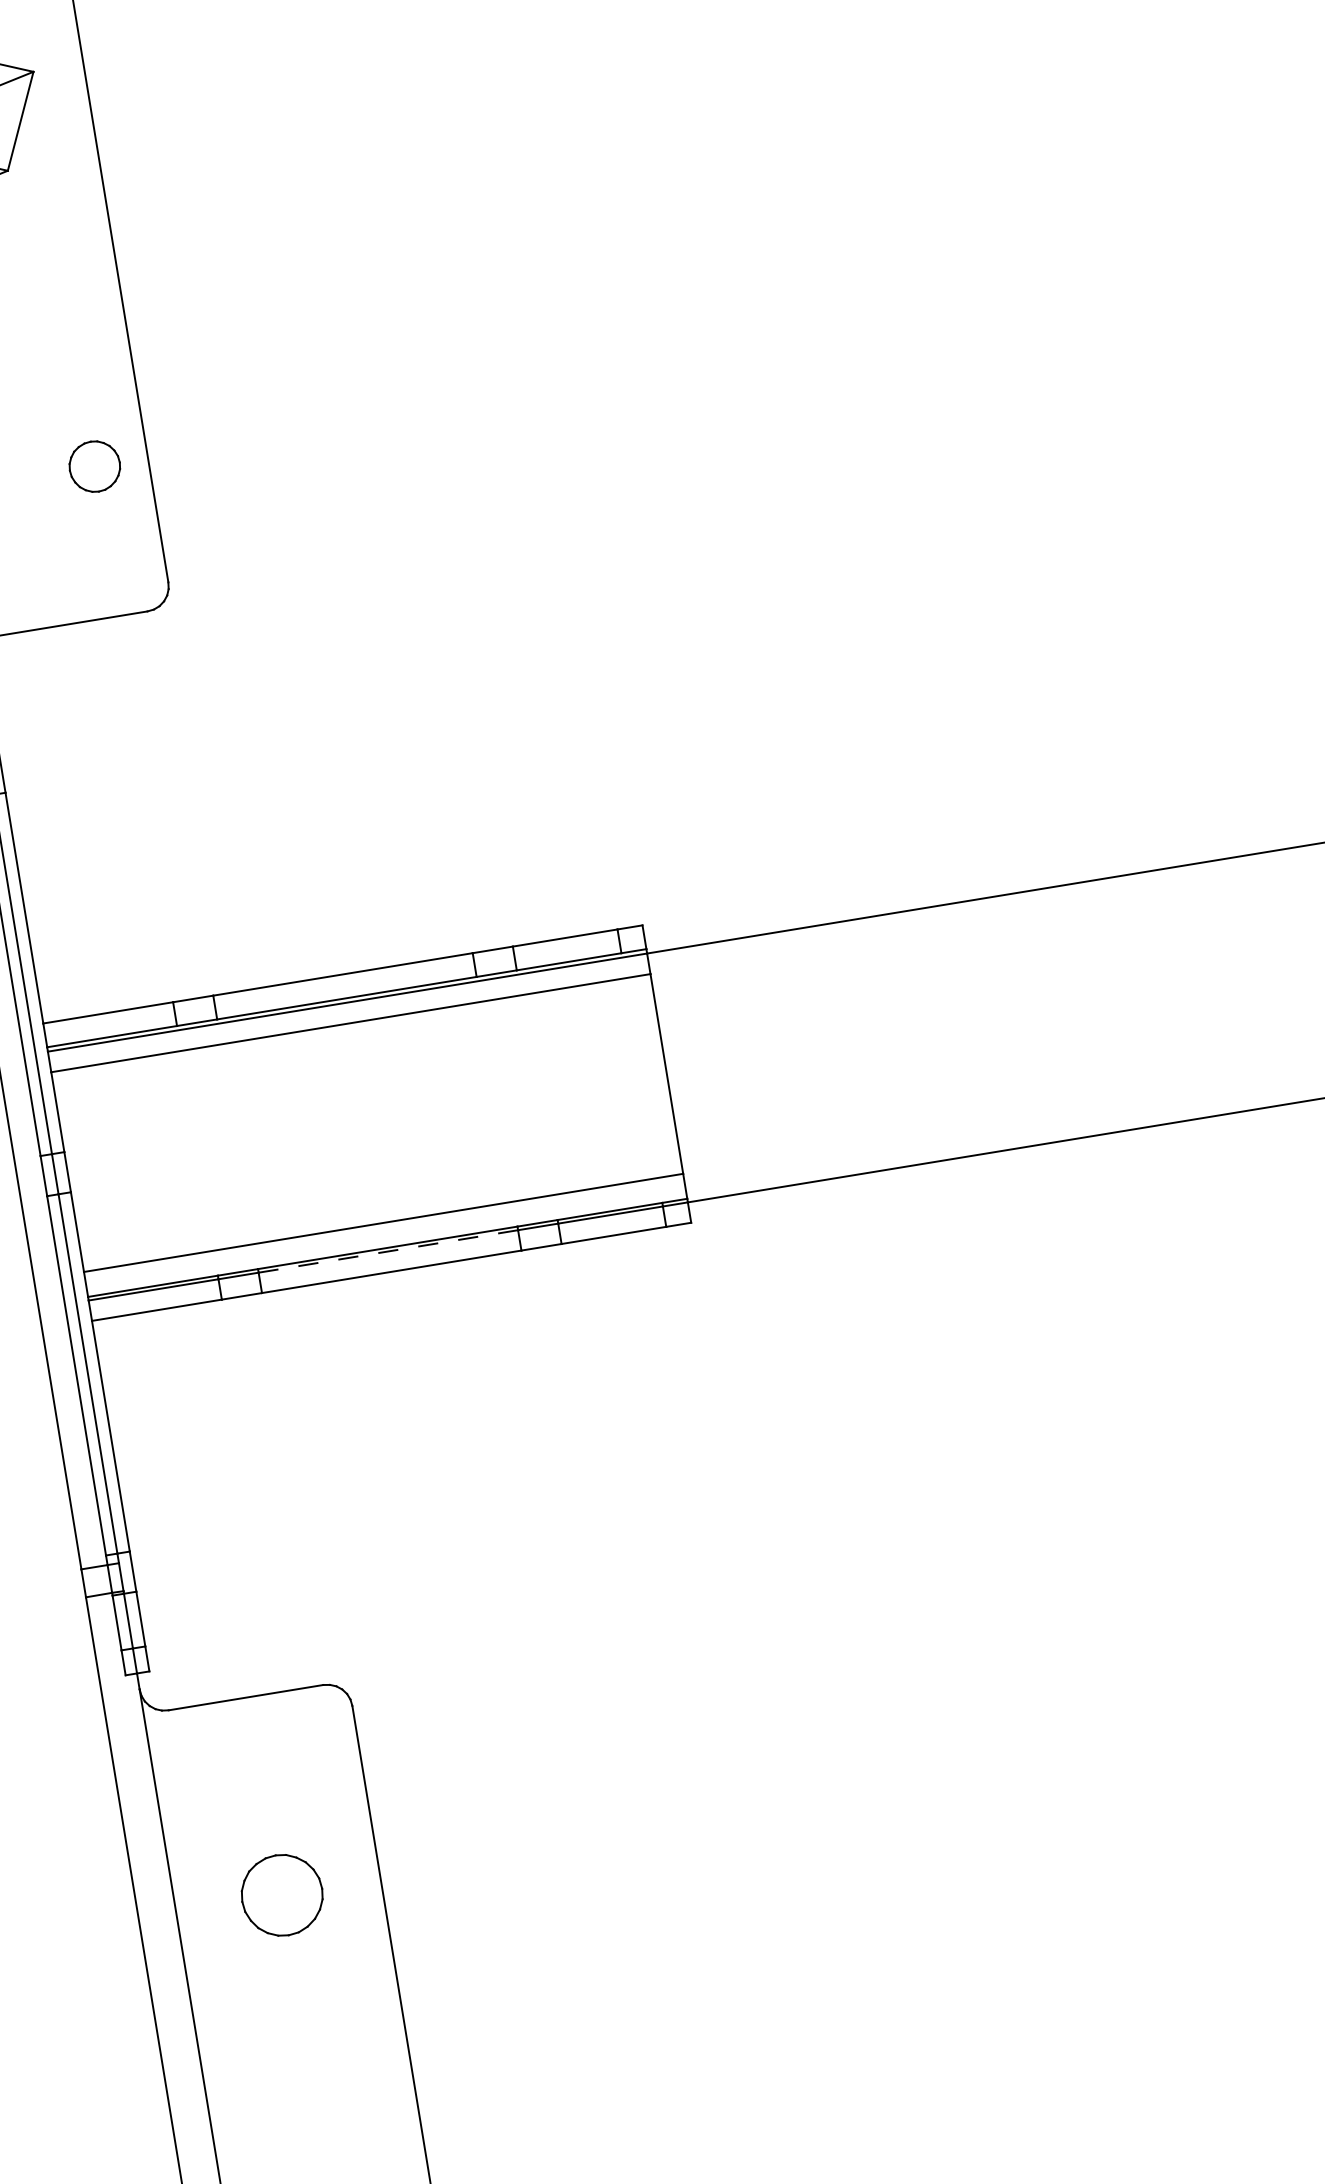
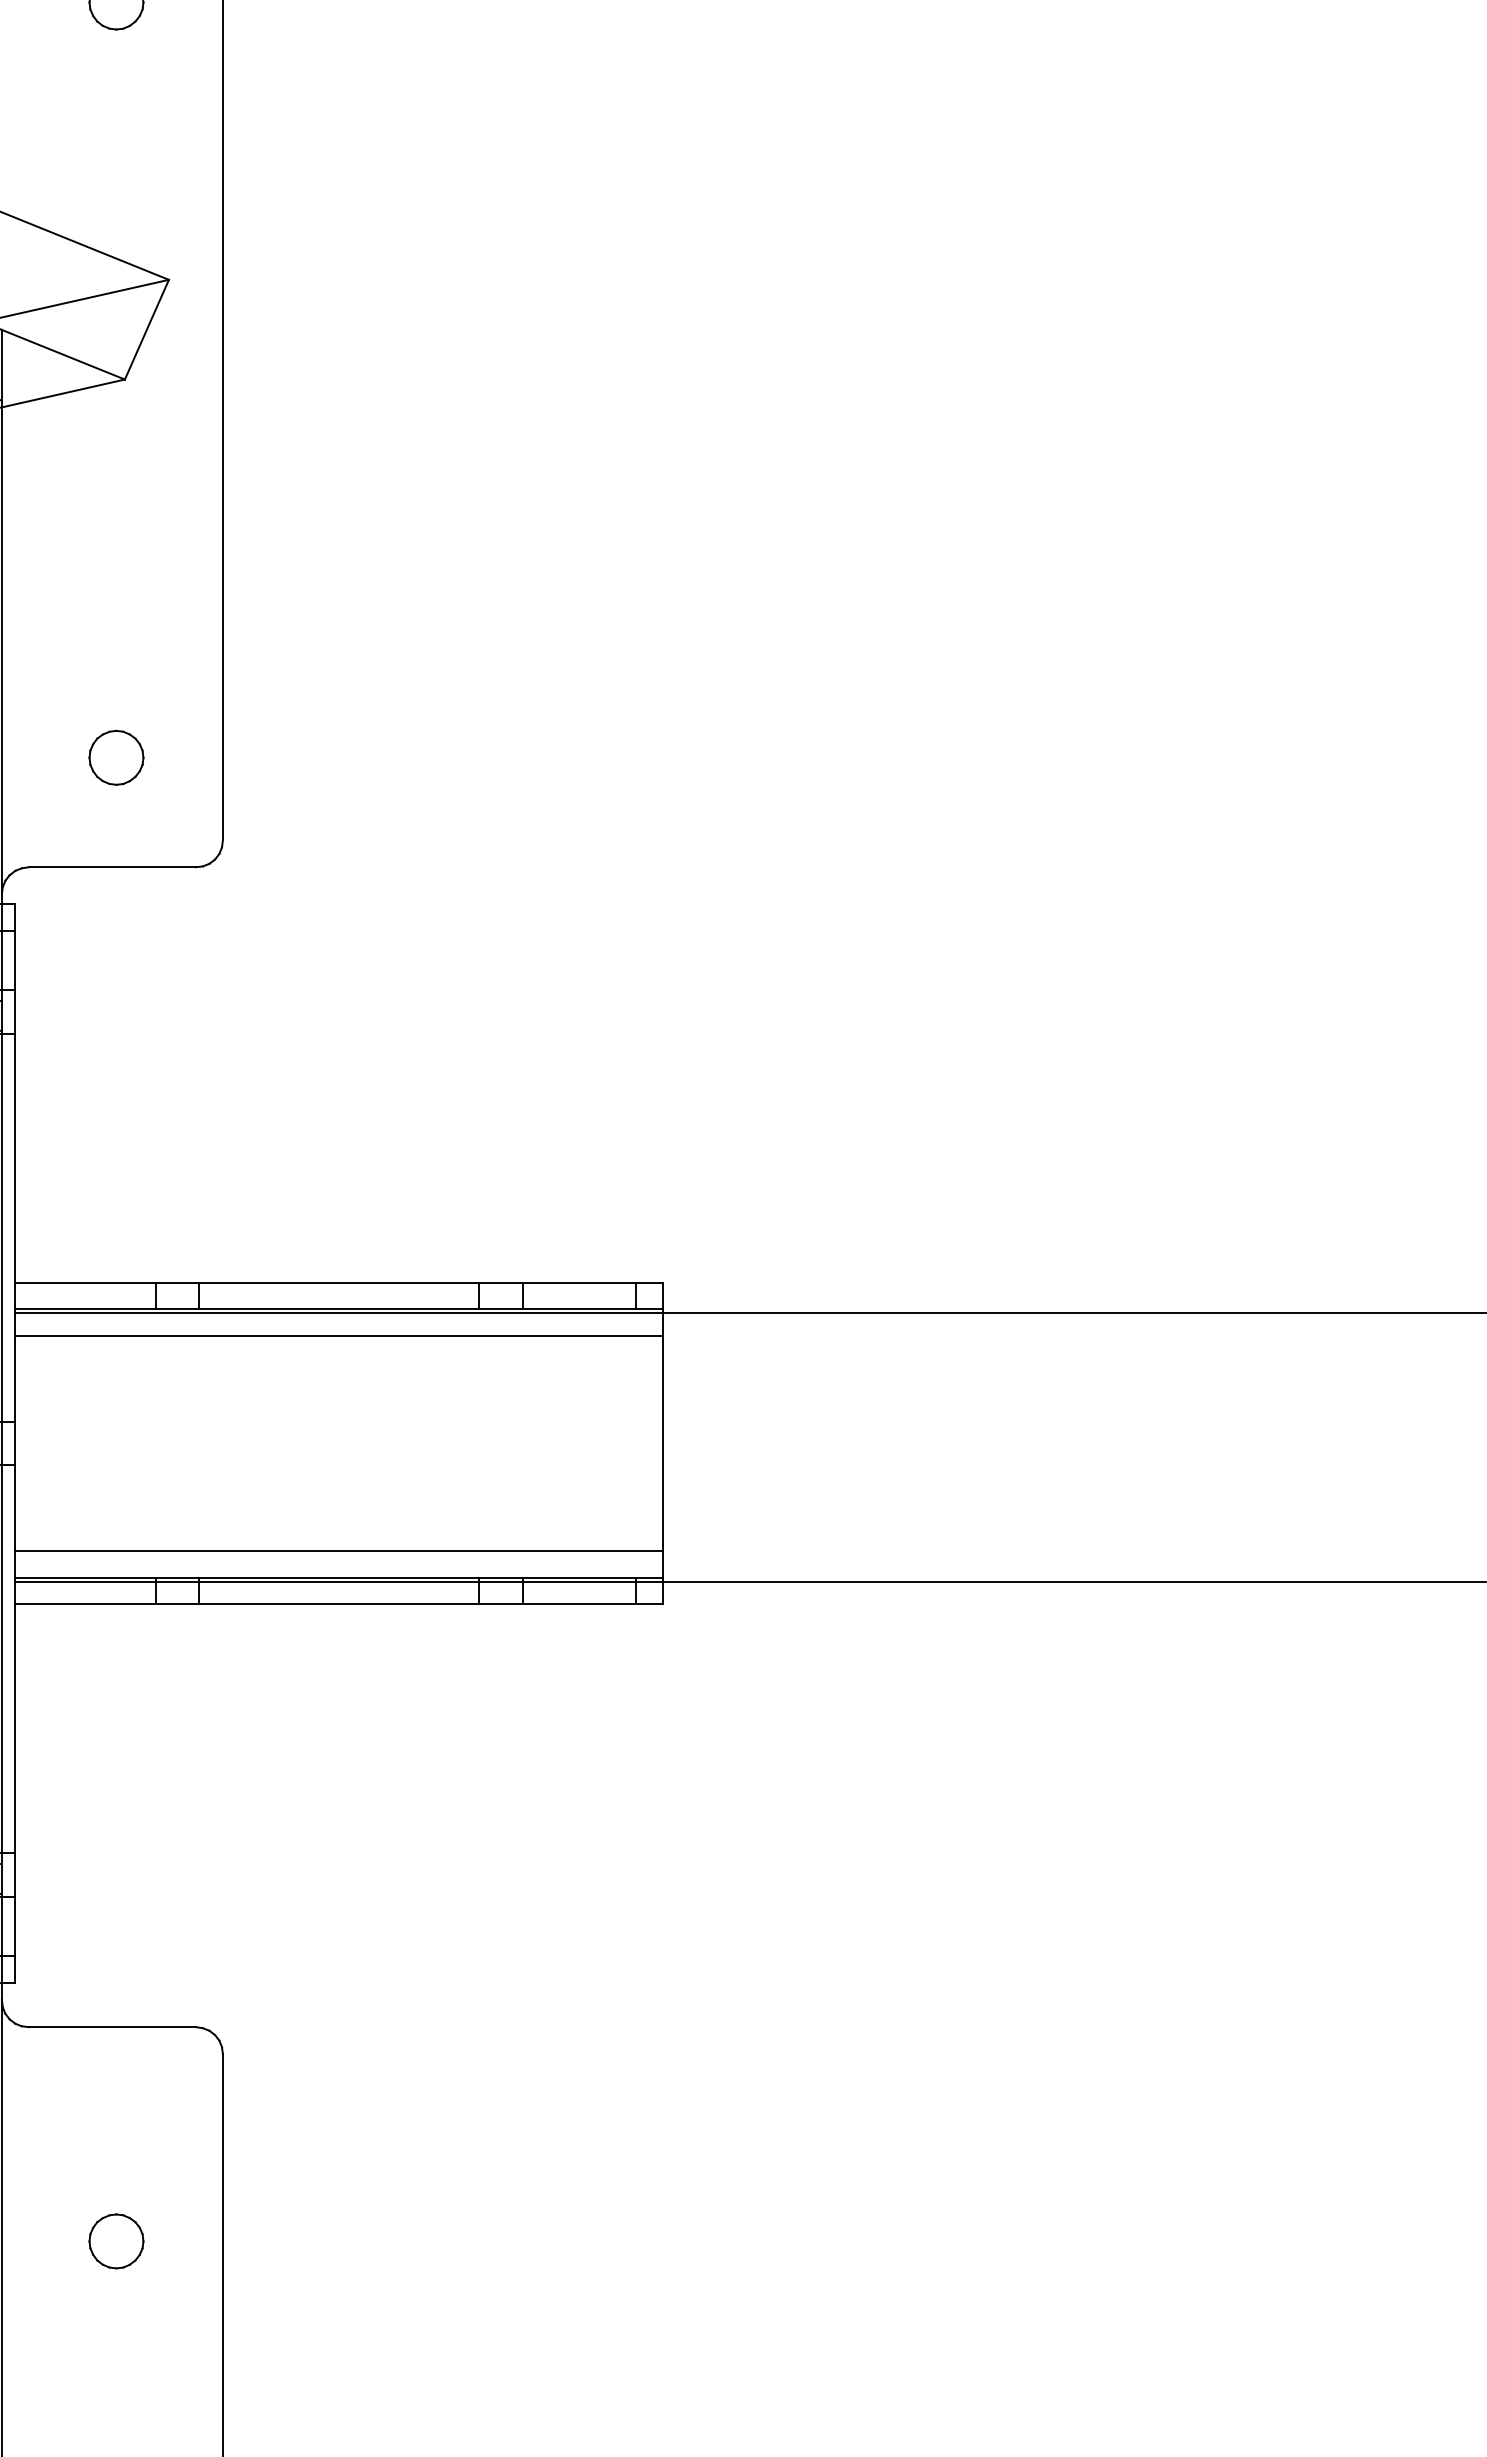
part: (94, 466) -> (116, 757), moved
line: (387, 1251) -> (338, 1582), dashed -> solid
part: (282, 1895) -> (116, 2241), size x0.62

